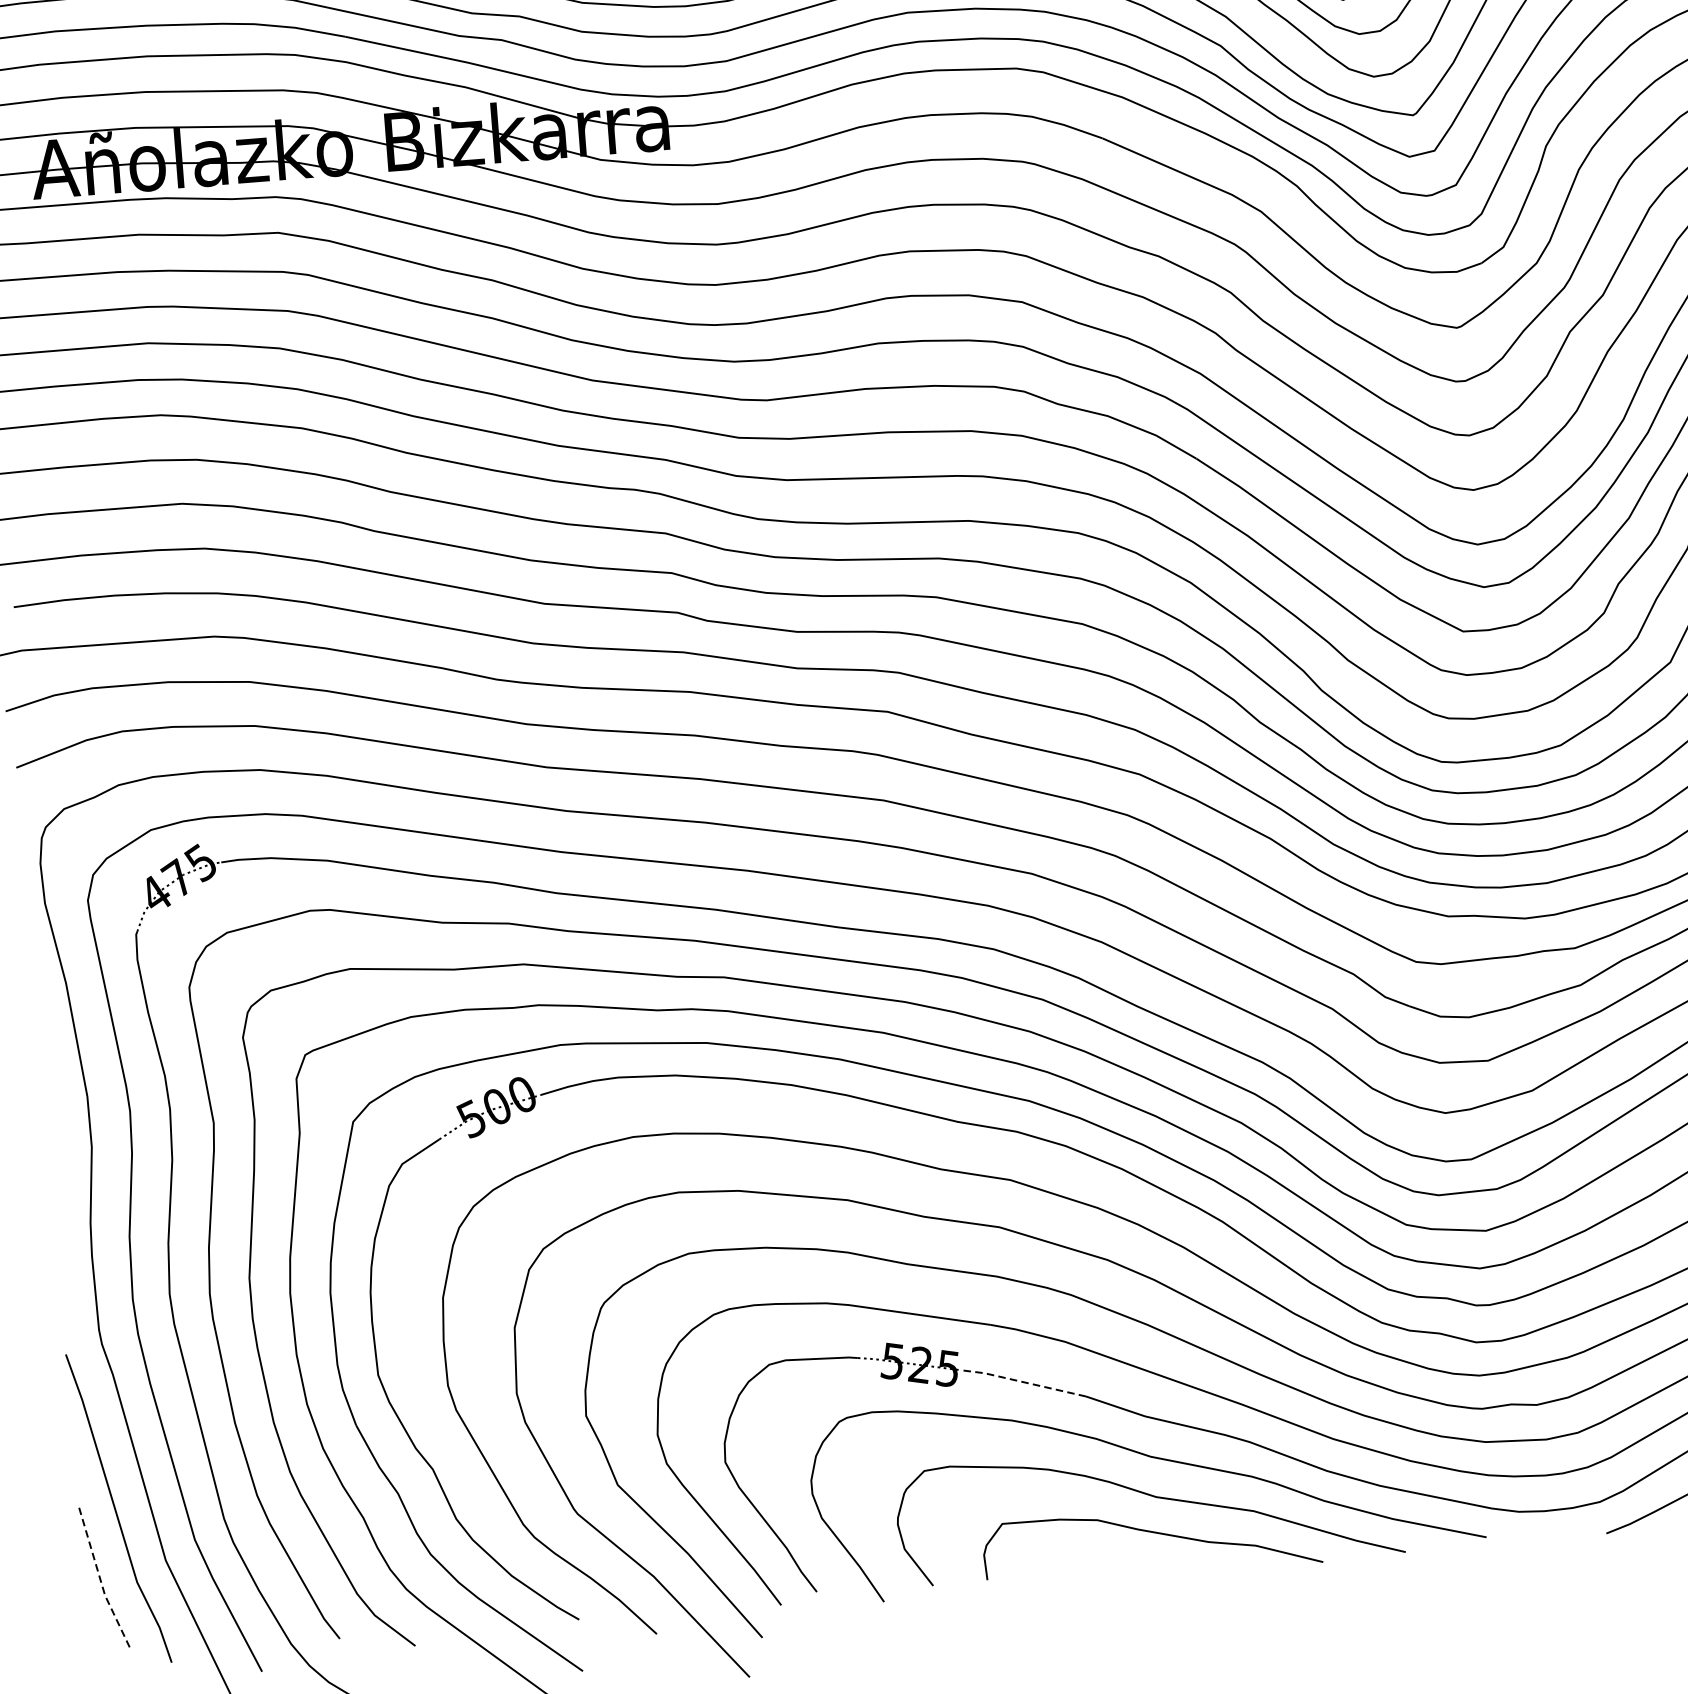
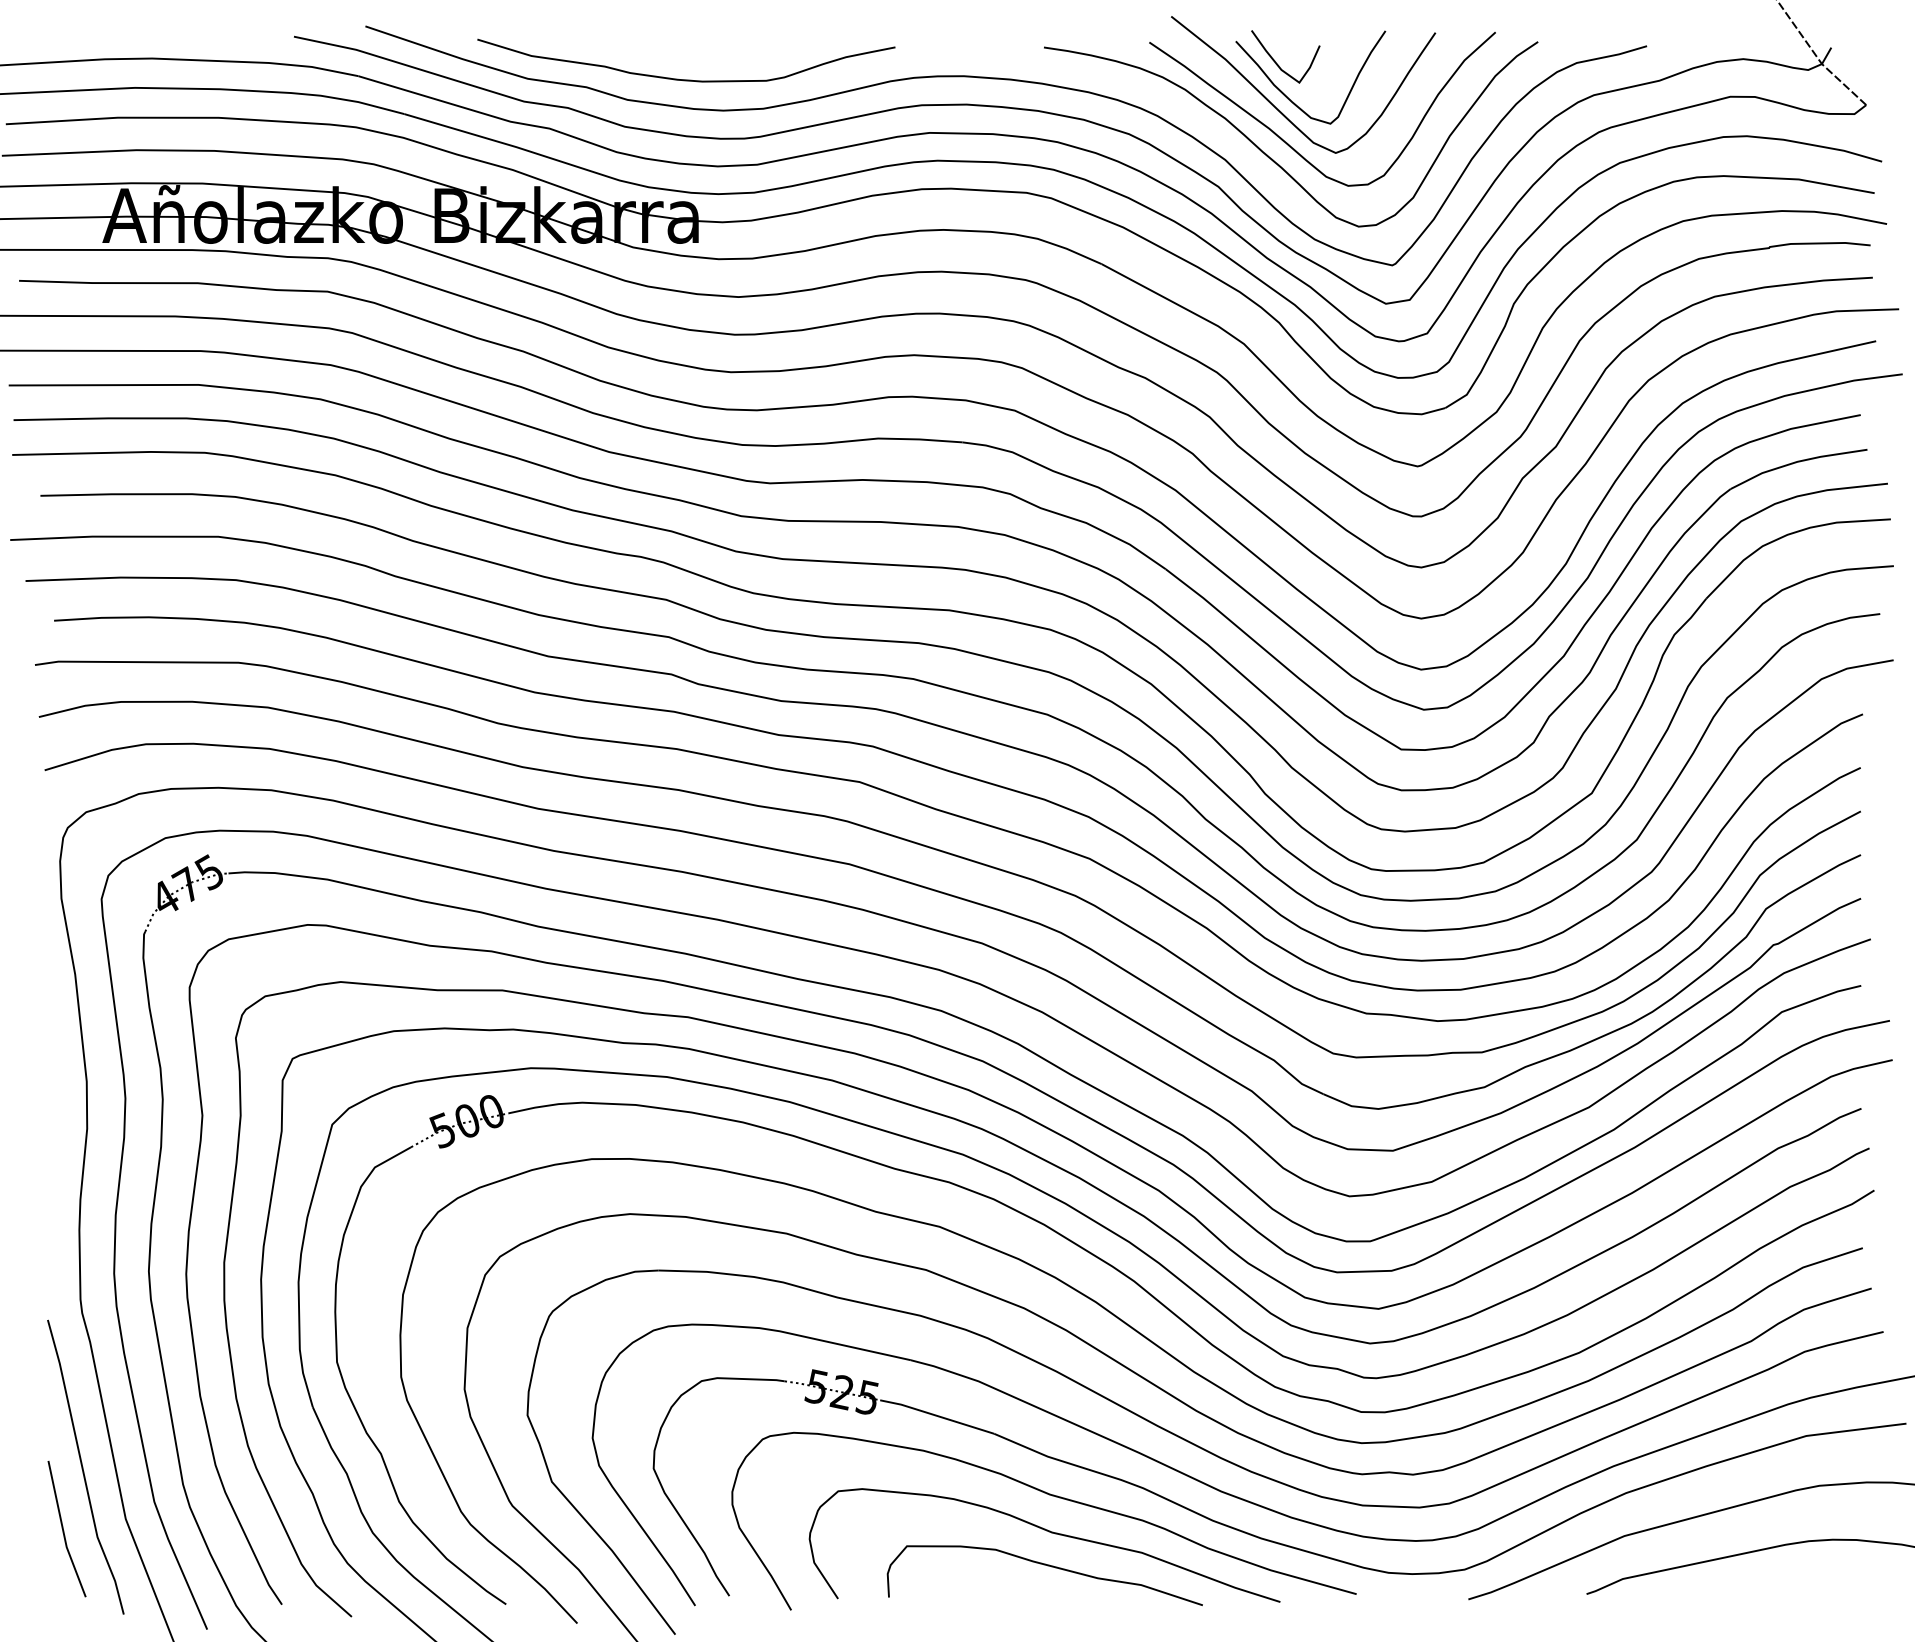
line: (1022, 1381) -> (936, 1415), dashed -> solid
line: (100, 1577) -> (63, 1530), dashed -> solid

